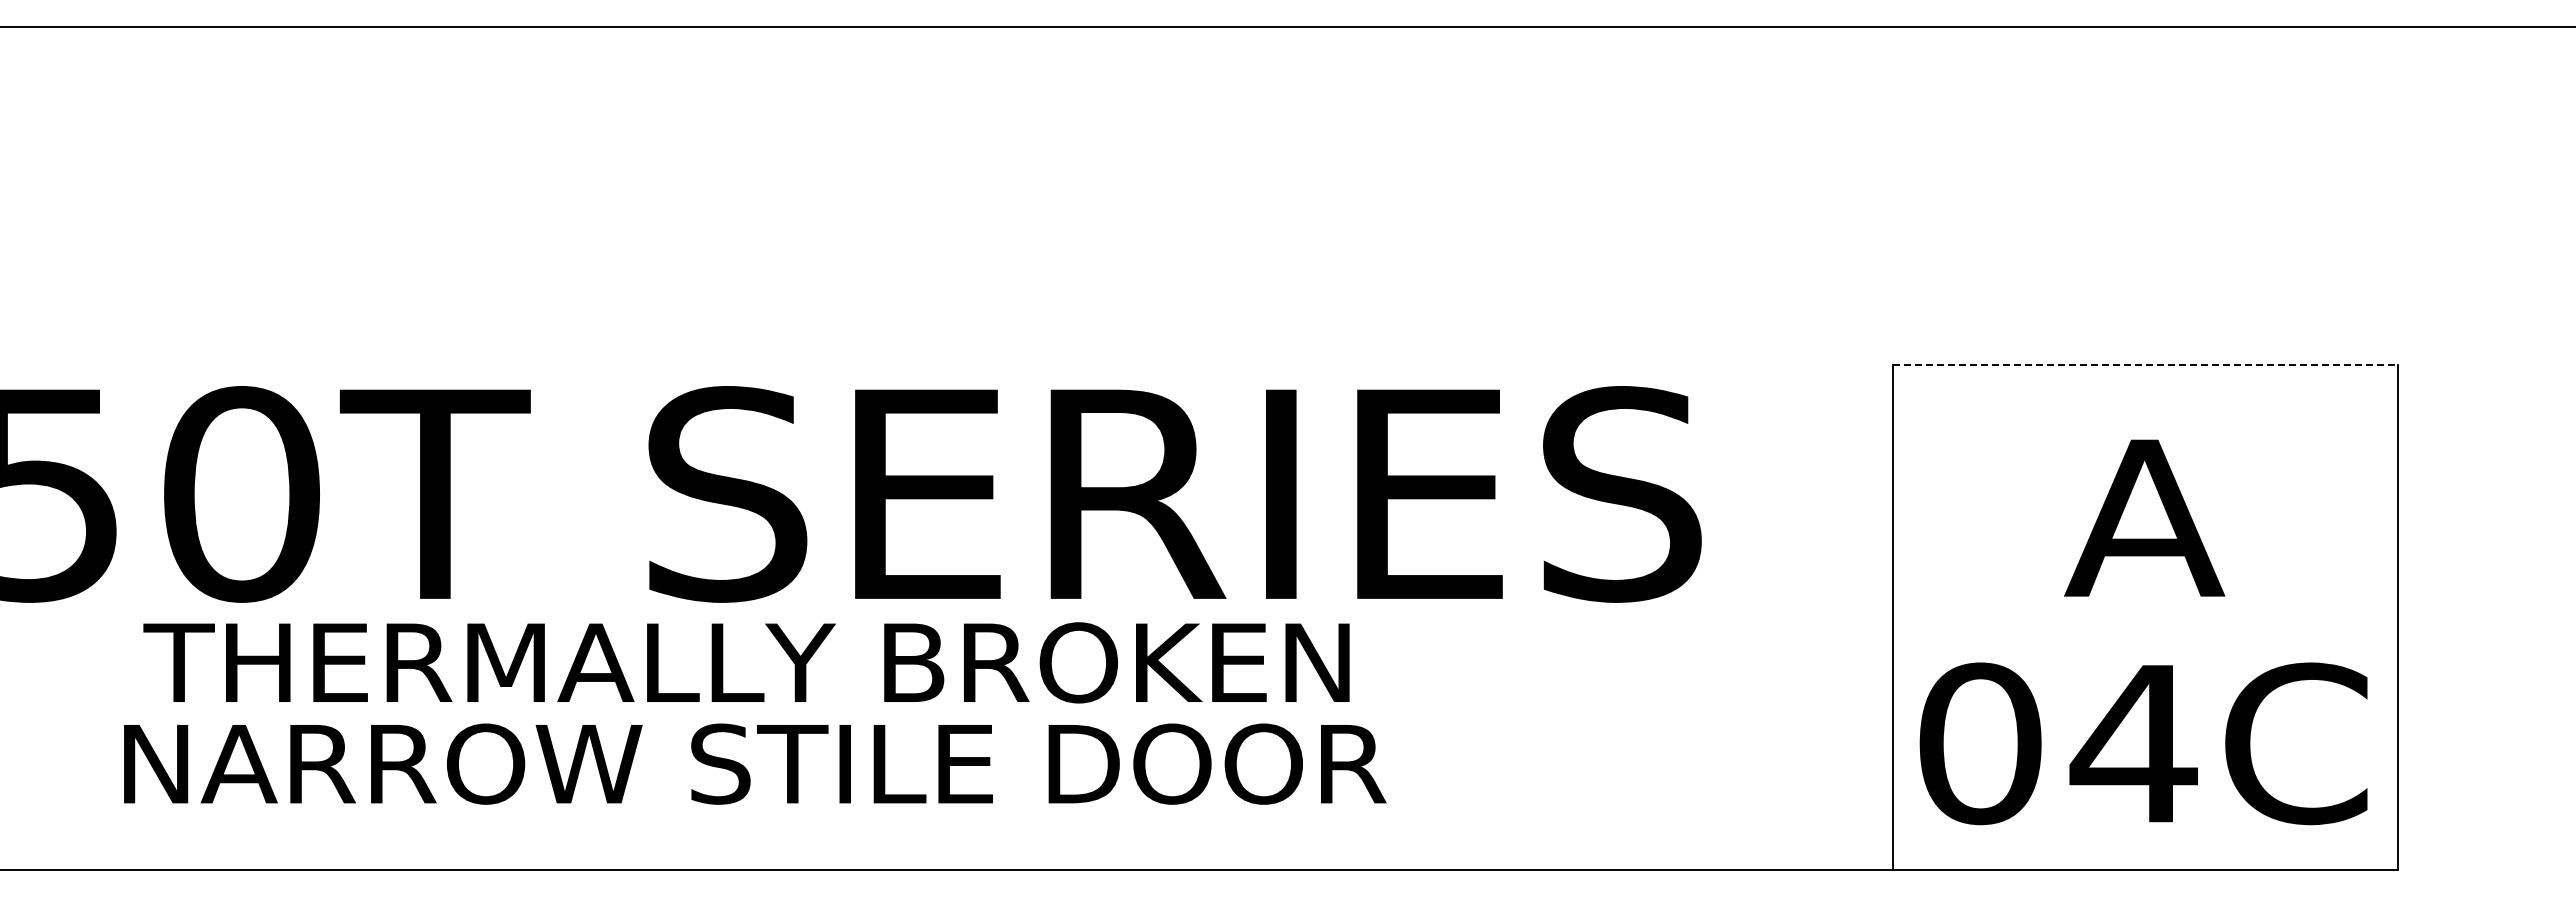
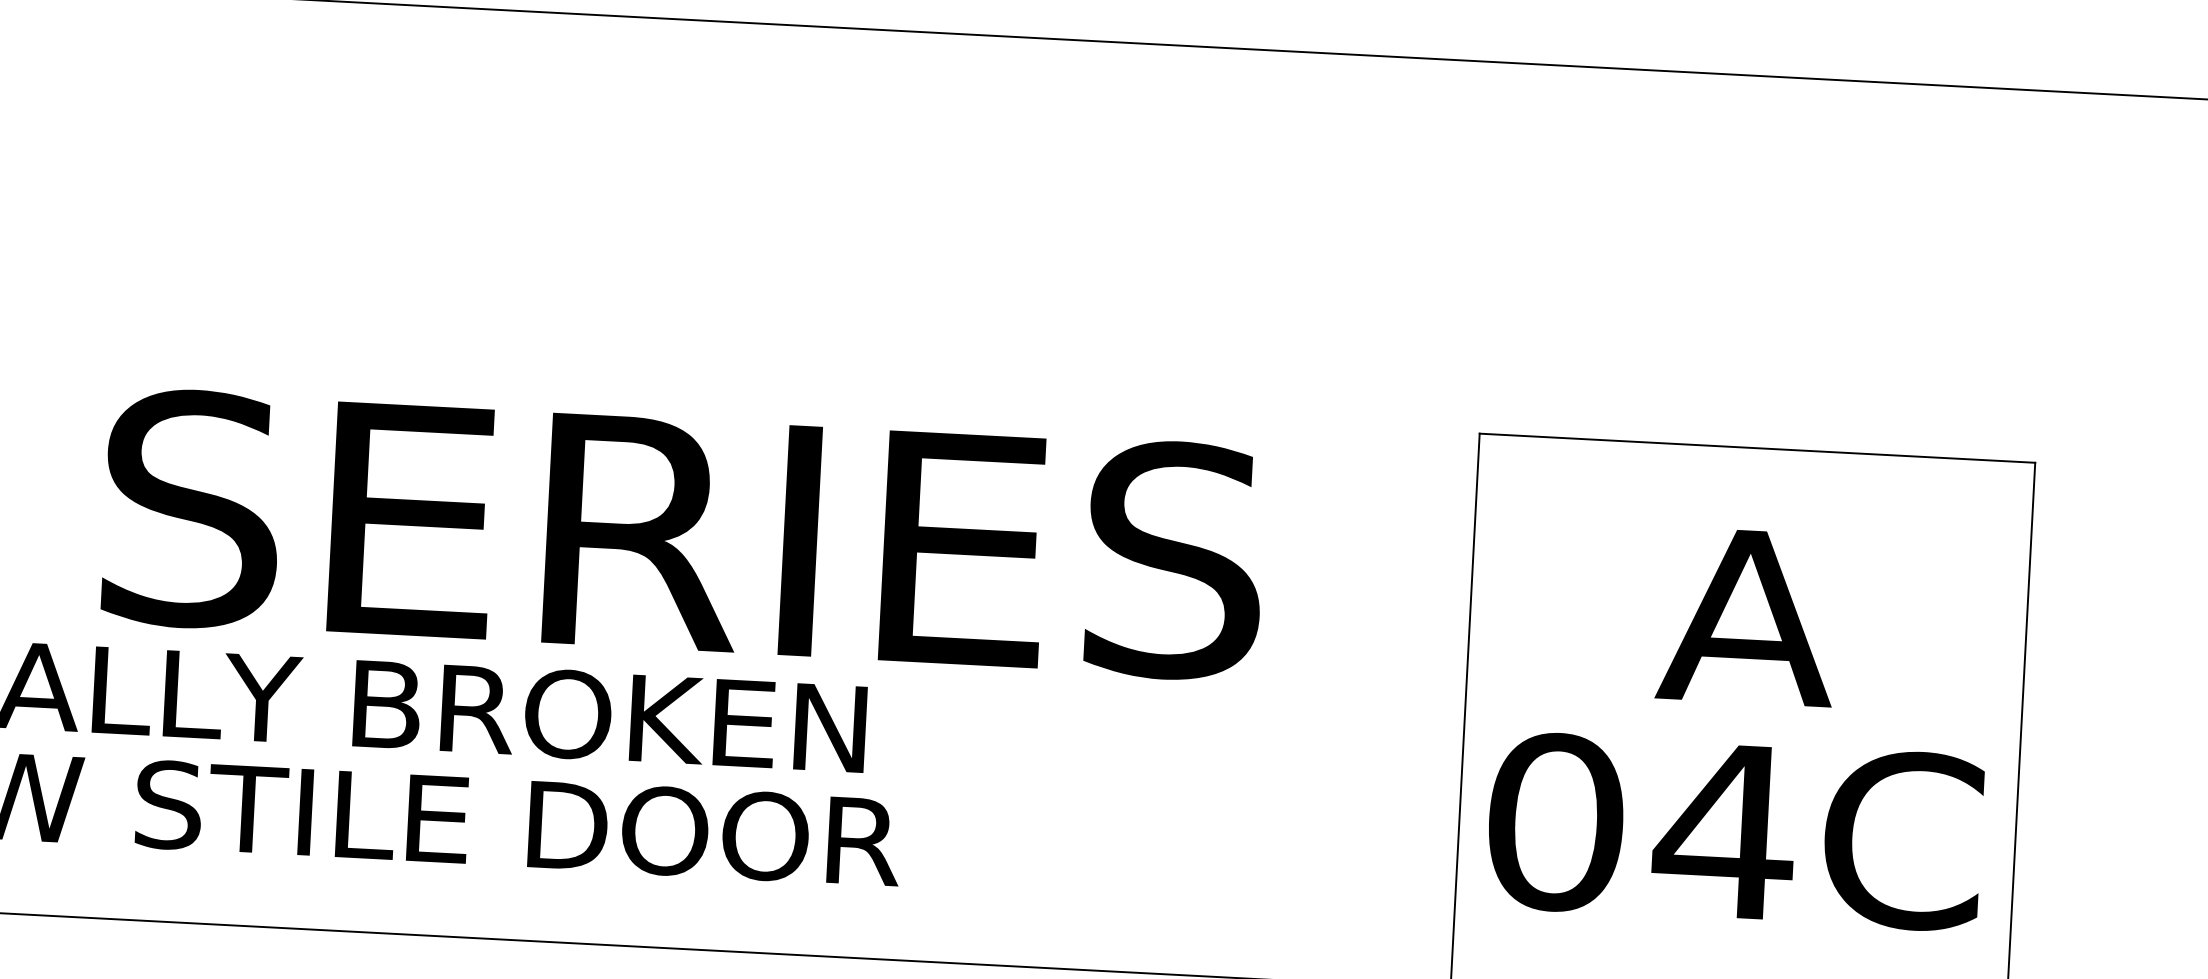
line: (2145, 364) -> (1757, 448), dashed -> solid
text: (2143, 743) -> (1734, 831), moved

